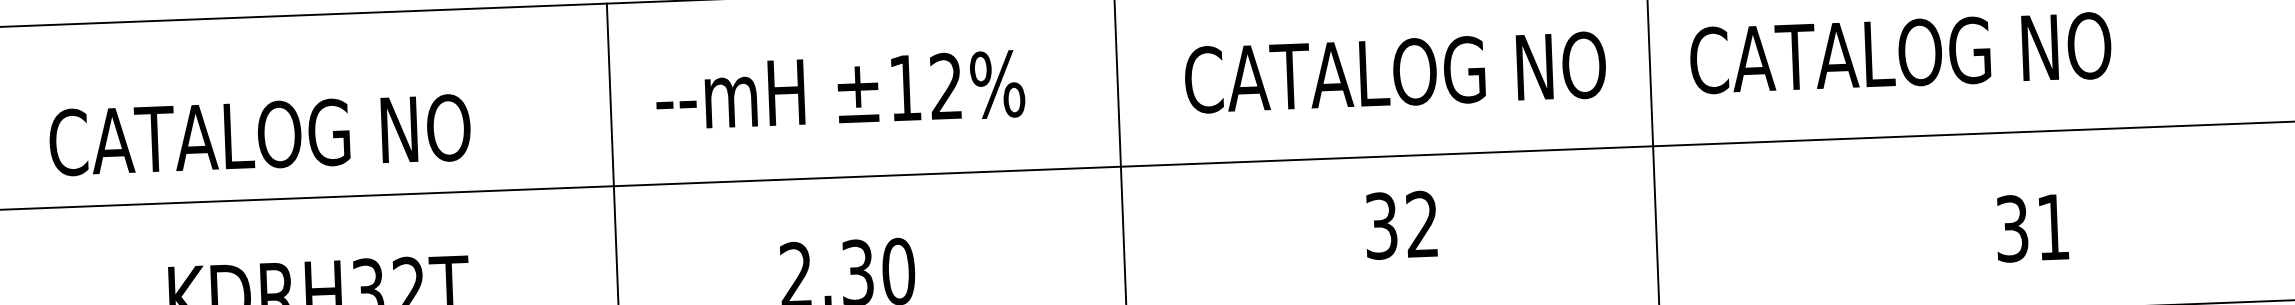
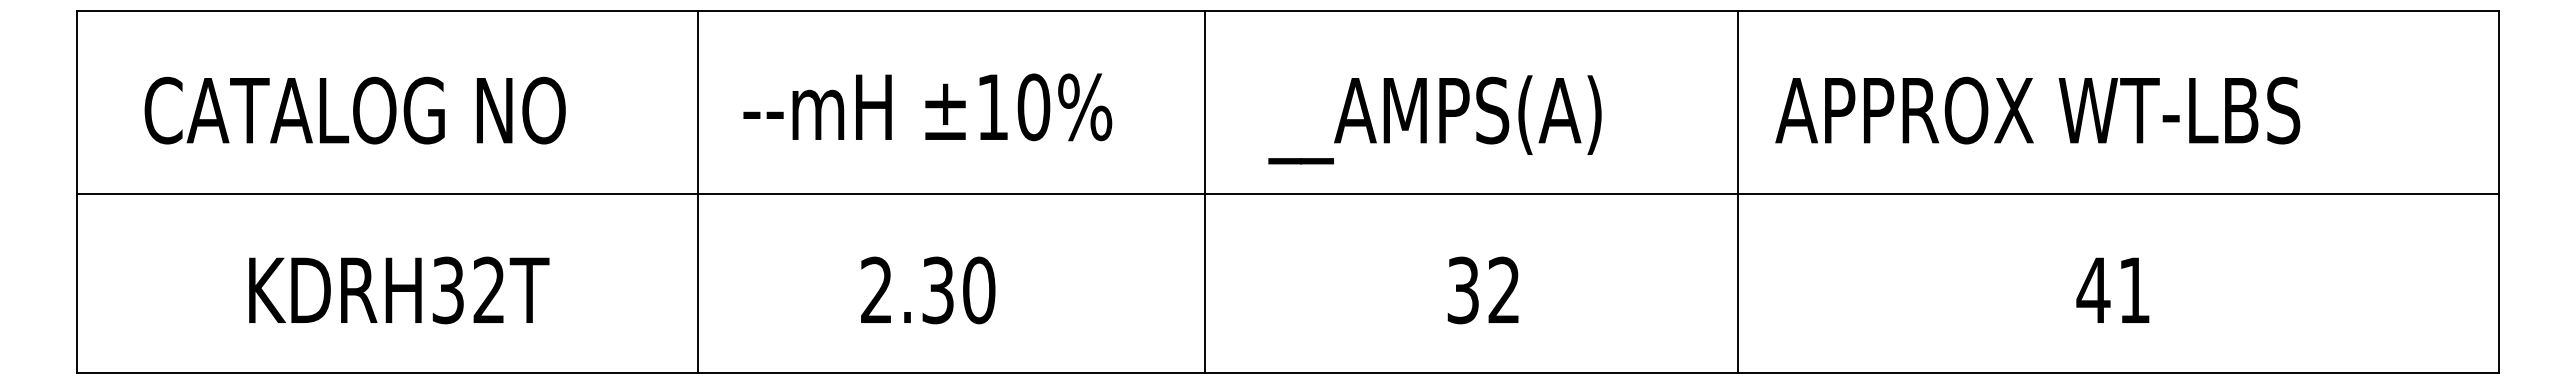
text: (1949, 51) -> (2037, 110), CATALOG NO -> APPROX WT-LBS
text: (1393, 81) -> (1480, 119), CATALOG NO -> __AMPS(A)
text: (946, 86) -> (1033, 107), ±12%%% -> ±10%%%
text: (259, 135) -> (354, 110), moved
text: (1400, 225) -> (1482, 290), moved
text: (2012, 228) -> (2093, 290), 31 -> 41

